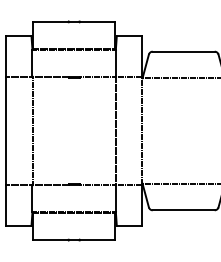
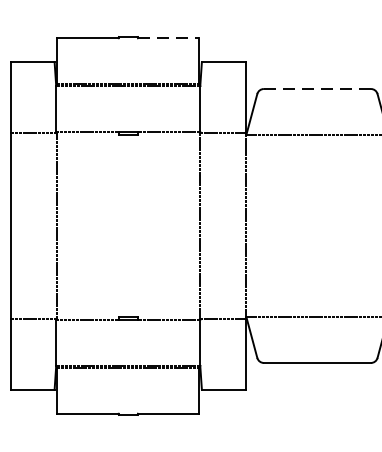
line: (97, 22) -> (168, 38), solid -> dashed
line: (184, 51) -> (318, 88), solid -> dashed

